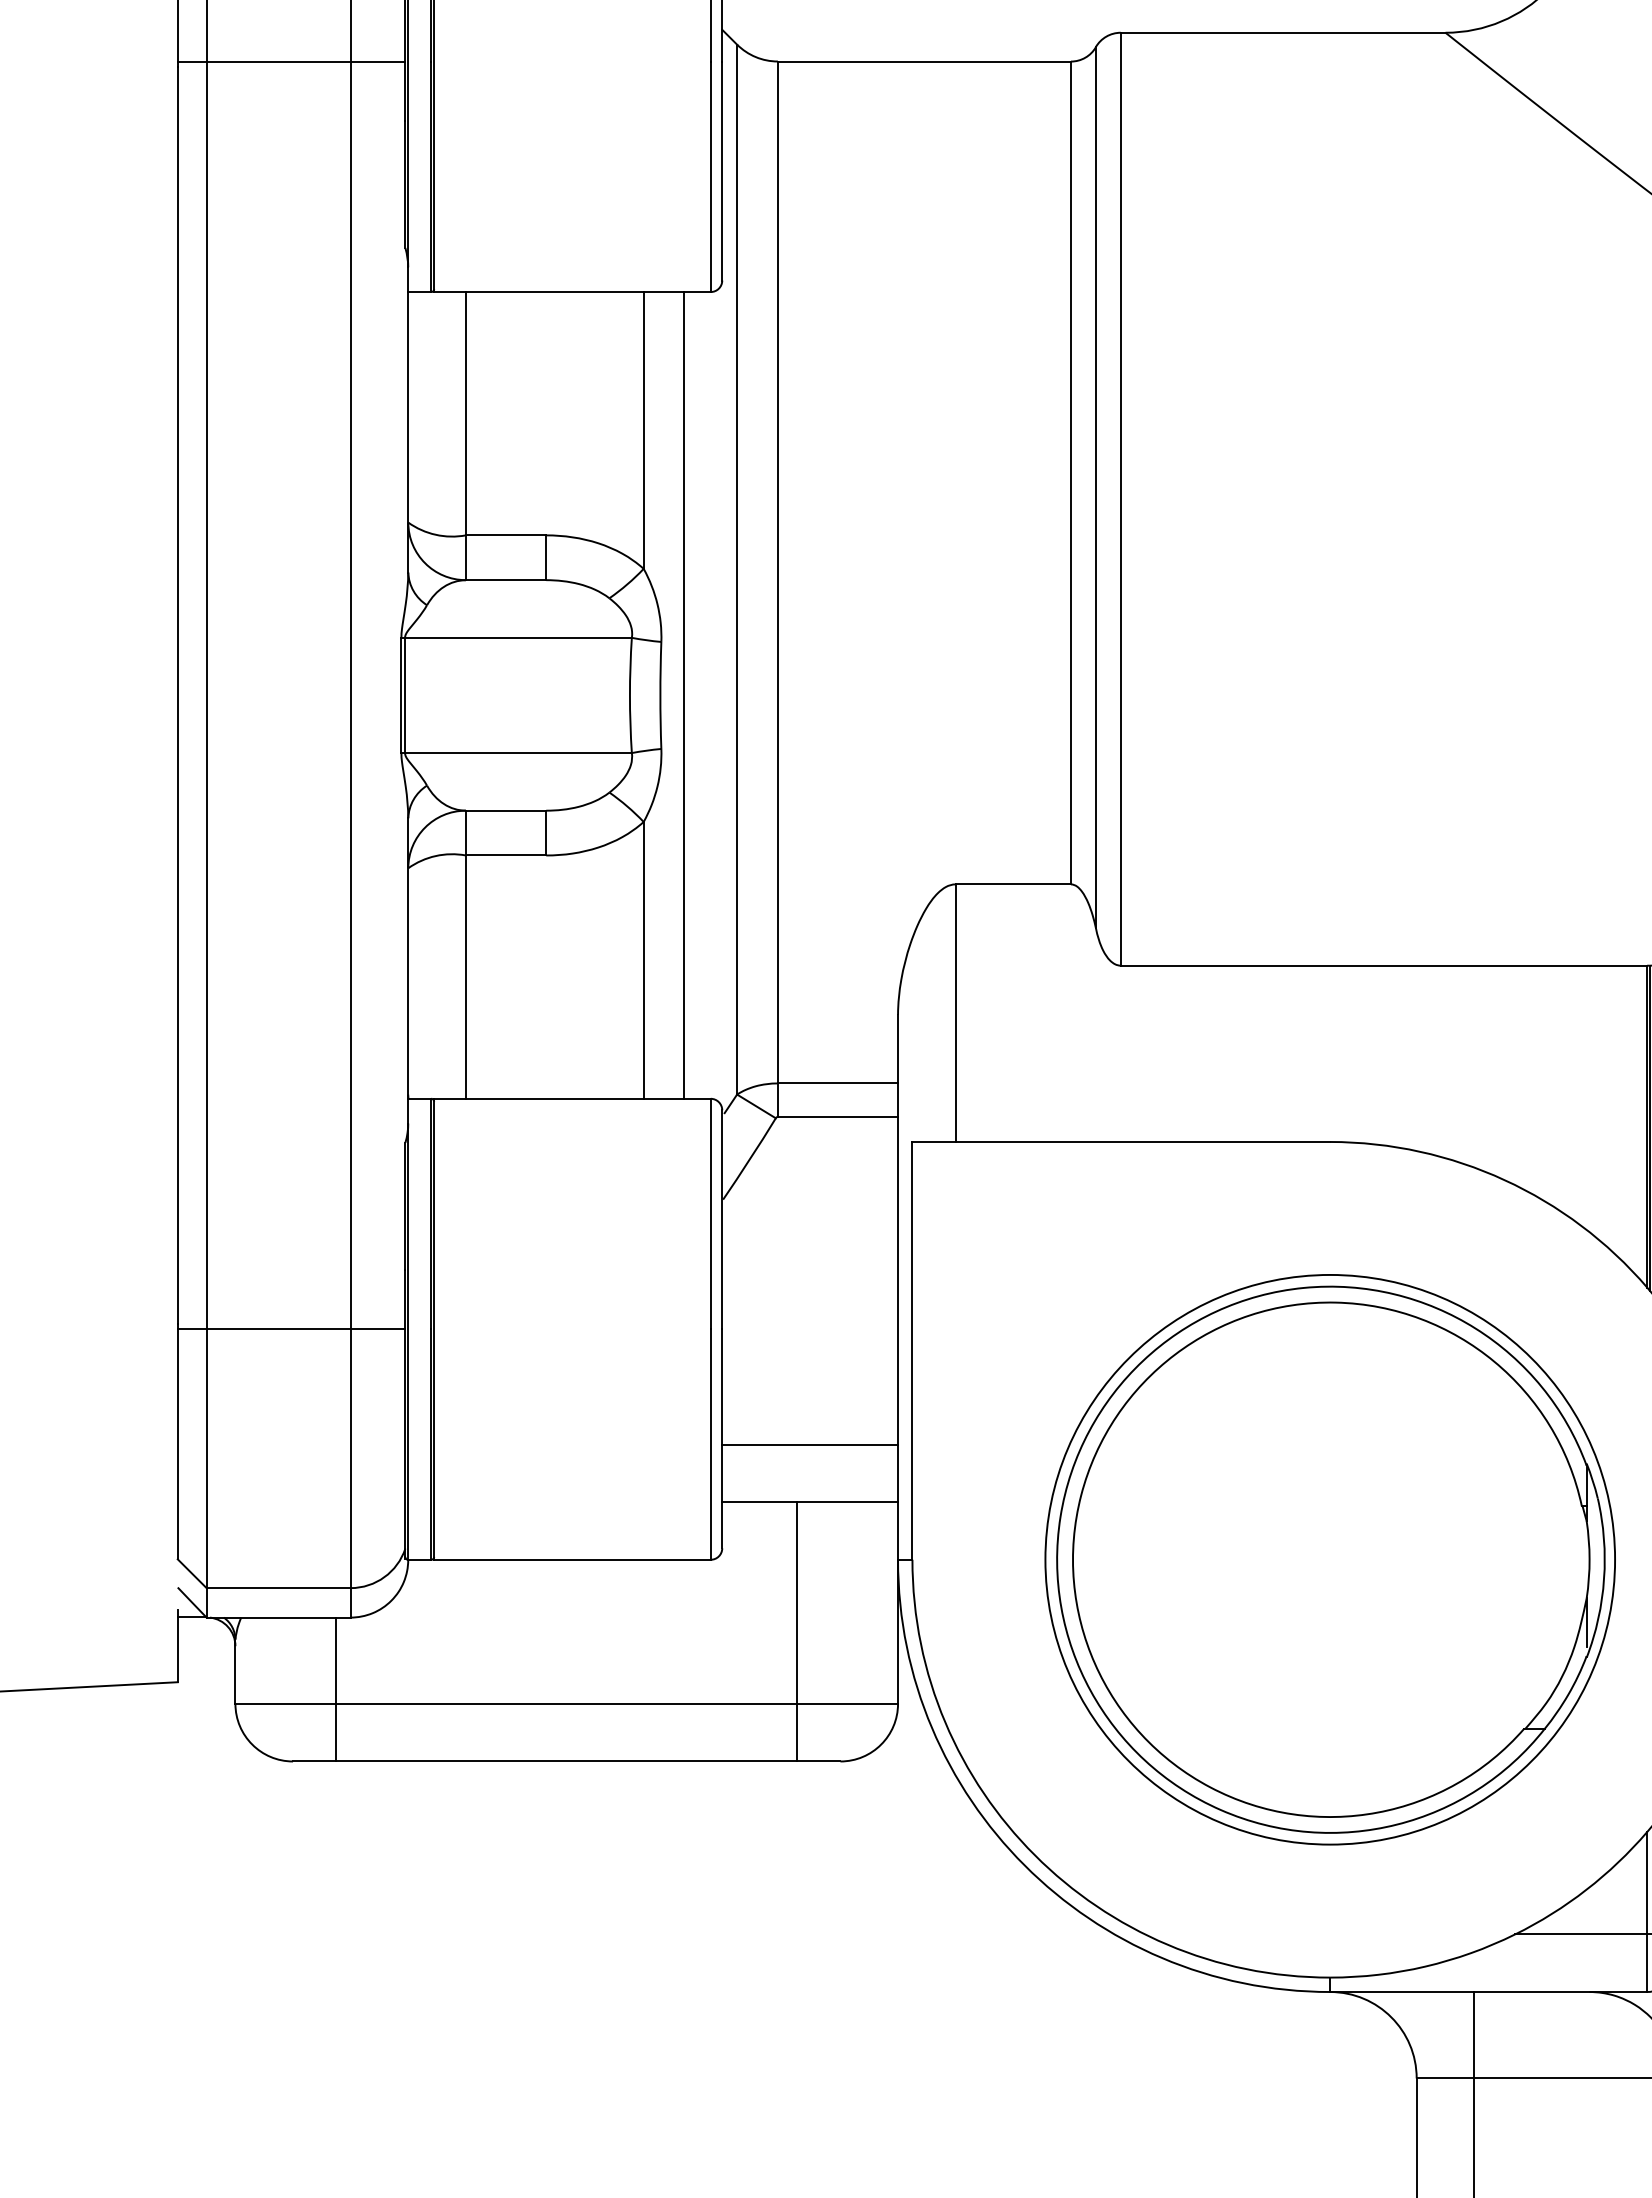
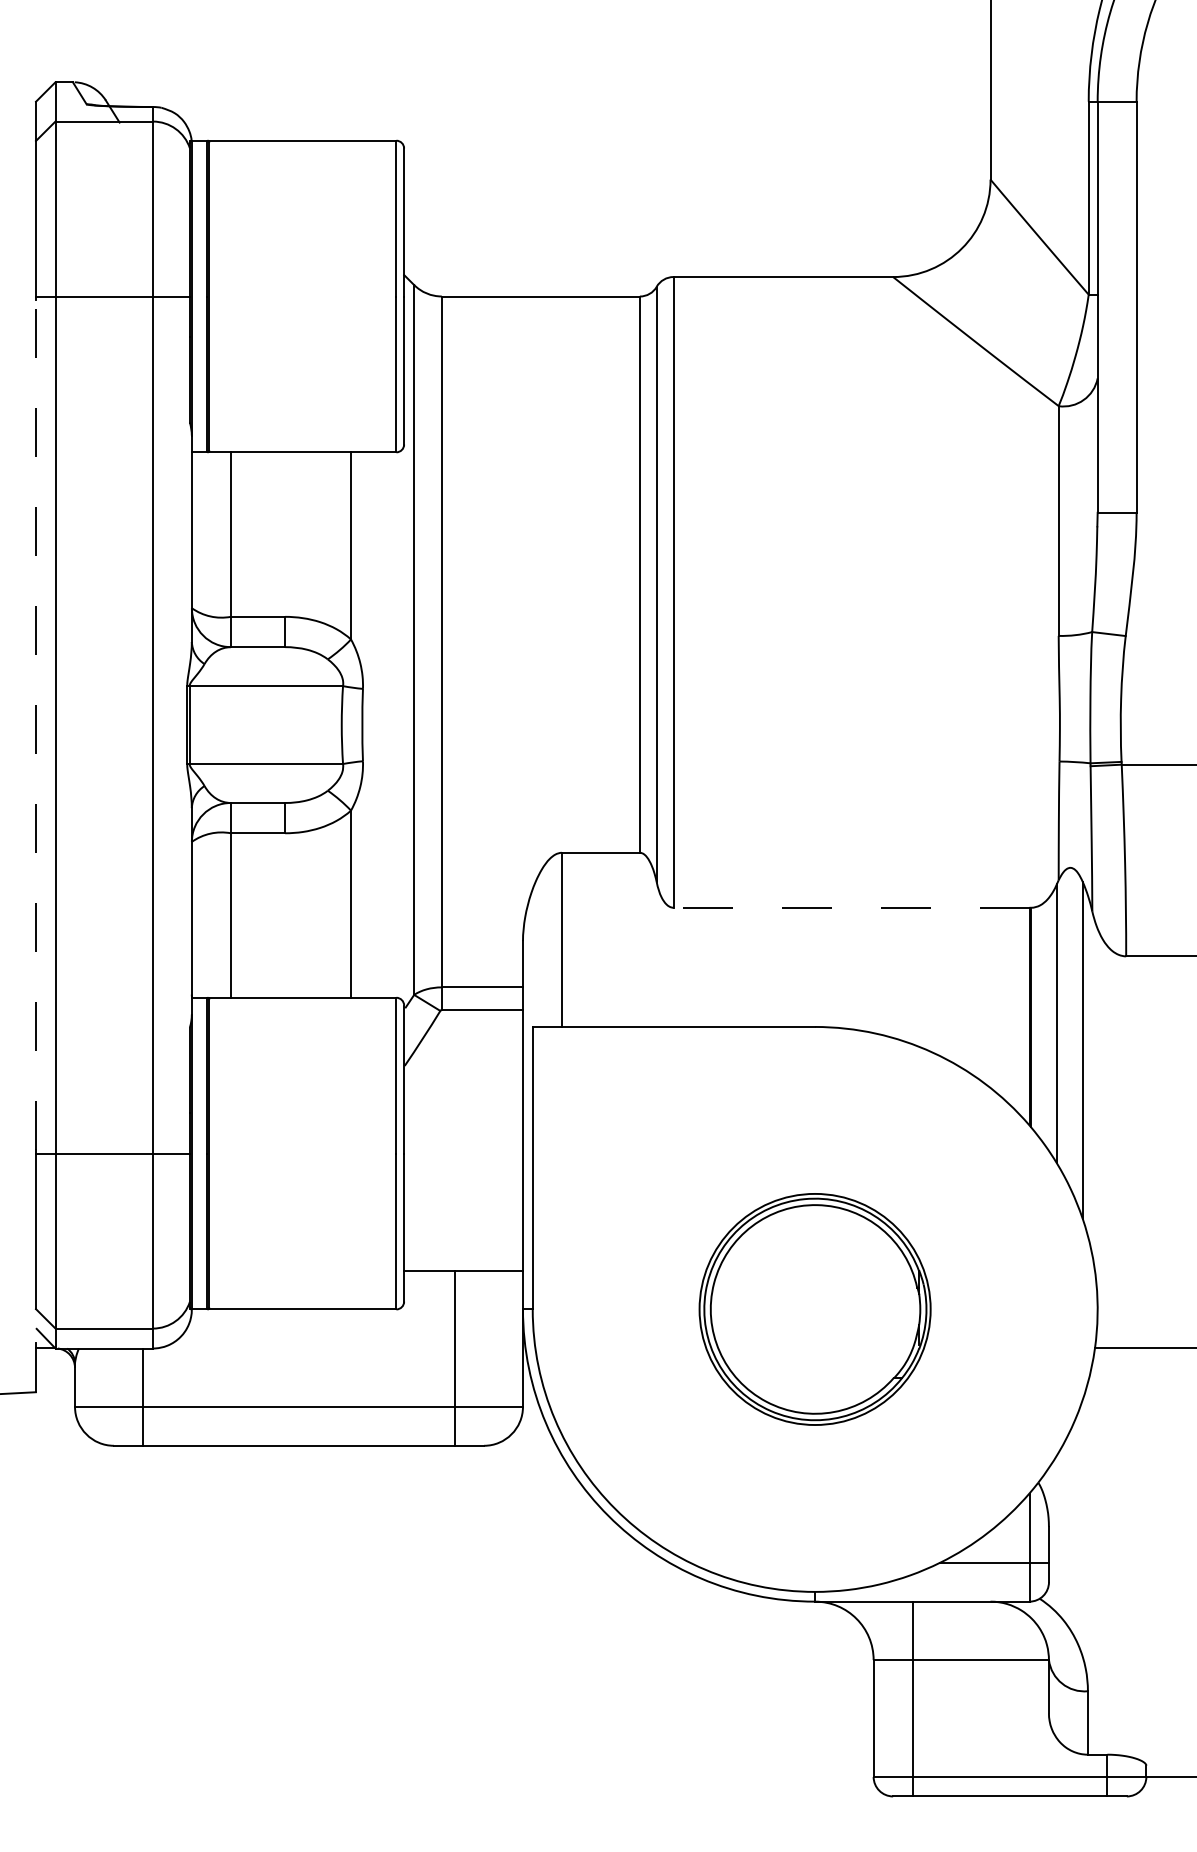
line: (684, 694) -> (378, 724), removed
line: (178, 696) -> (36, 725), solid -> dashed
line: (1383, 965) -> (851, 907), solid -> dashed
line: (810, 1444) -> (463, 1231), removed
part: (1329, 1559) -> (814, 1309), size x0.6

